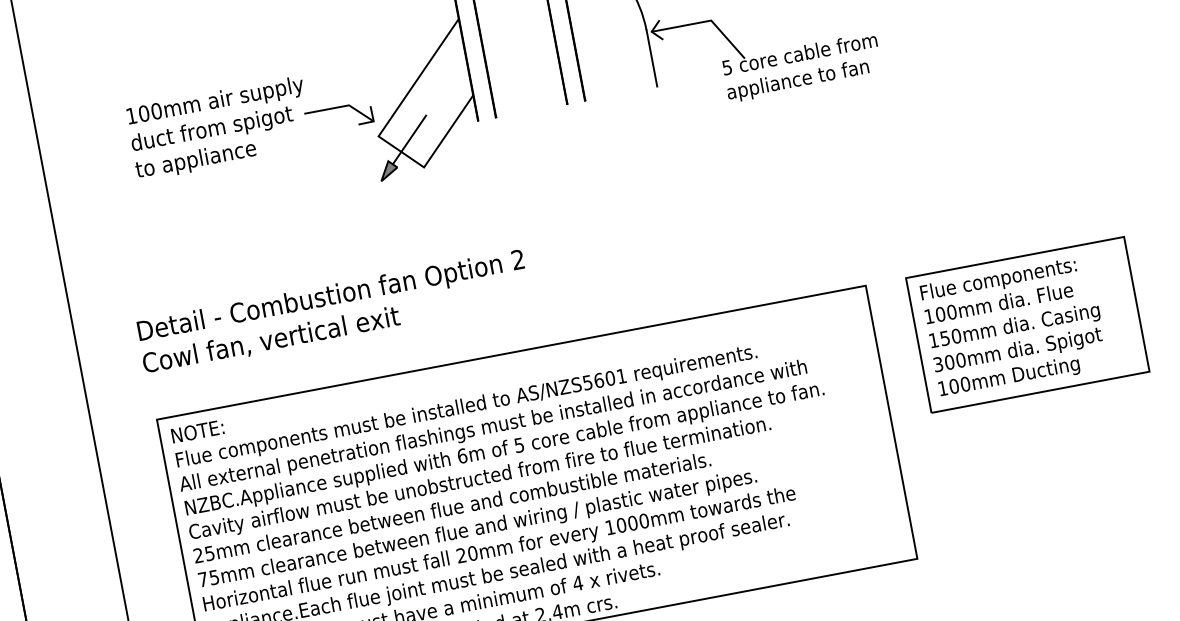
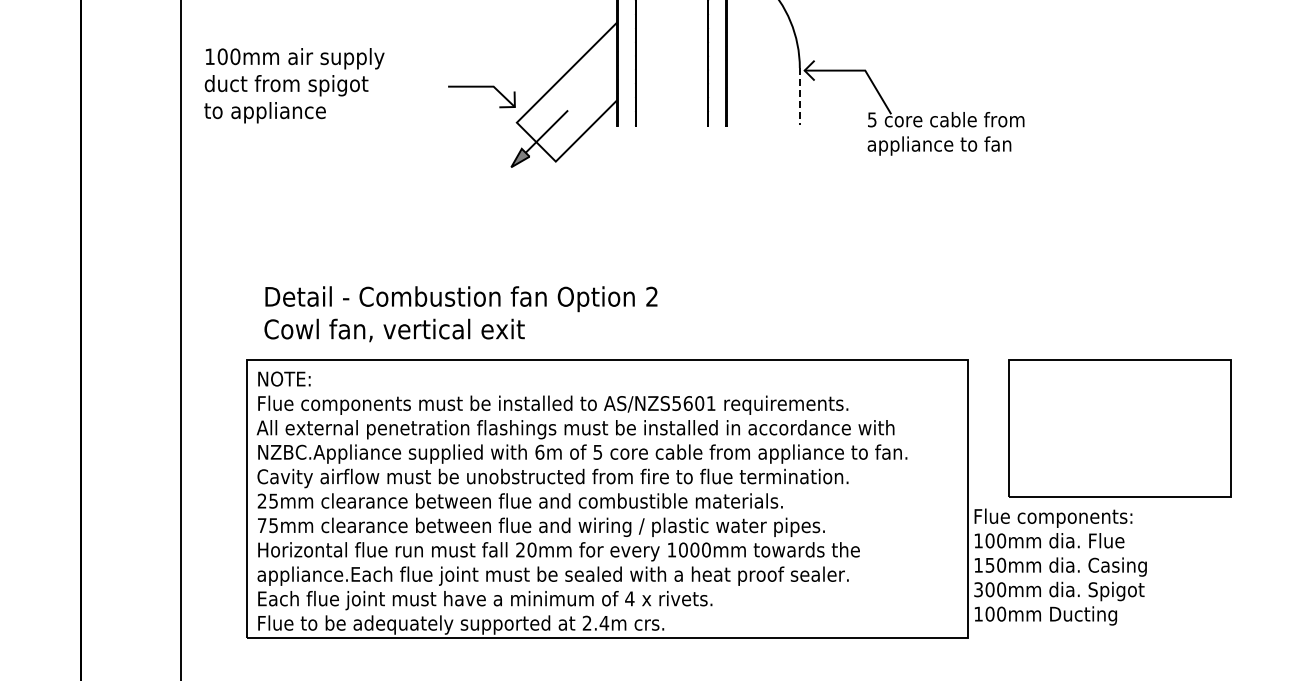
line: (651, 58) -> (799, 96), solid -> dashed
text: (219, 128) -> (294, 85), moved
text: (333, 312) -> (460, 314), moved
text: (1014, 326) -> (1060, 566), moved

